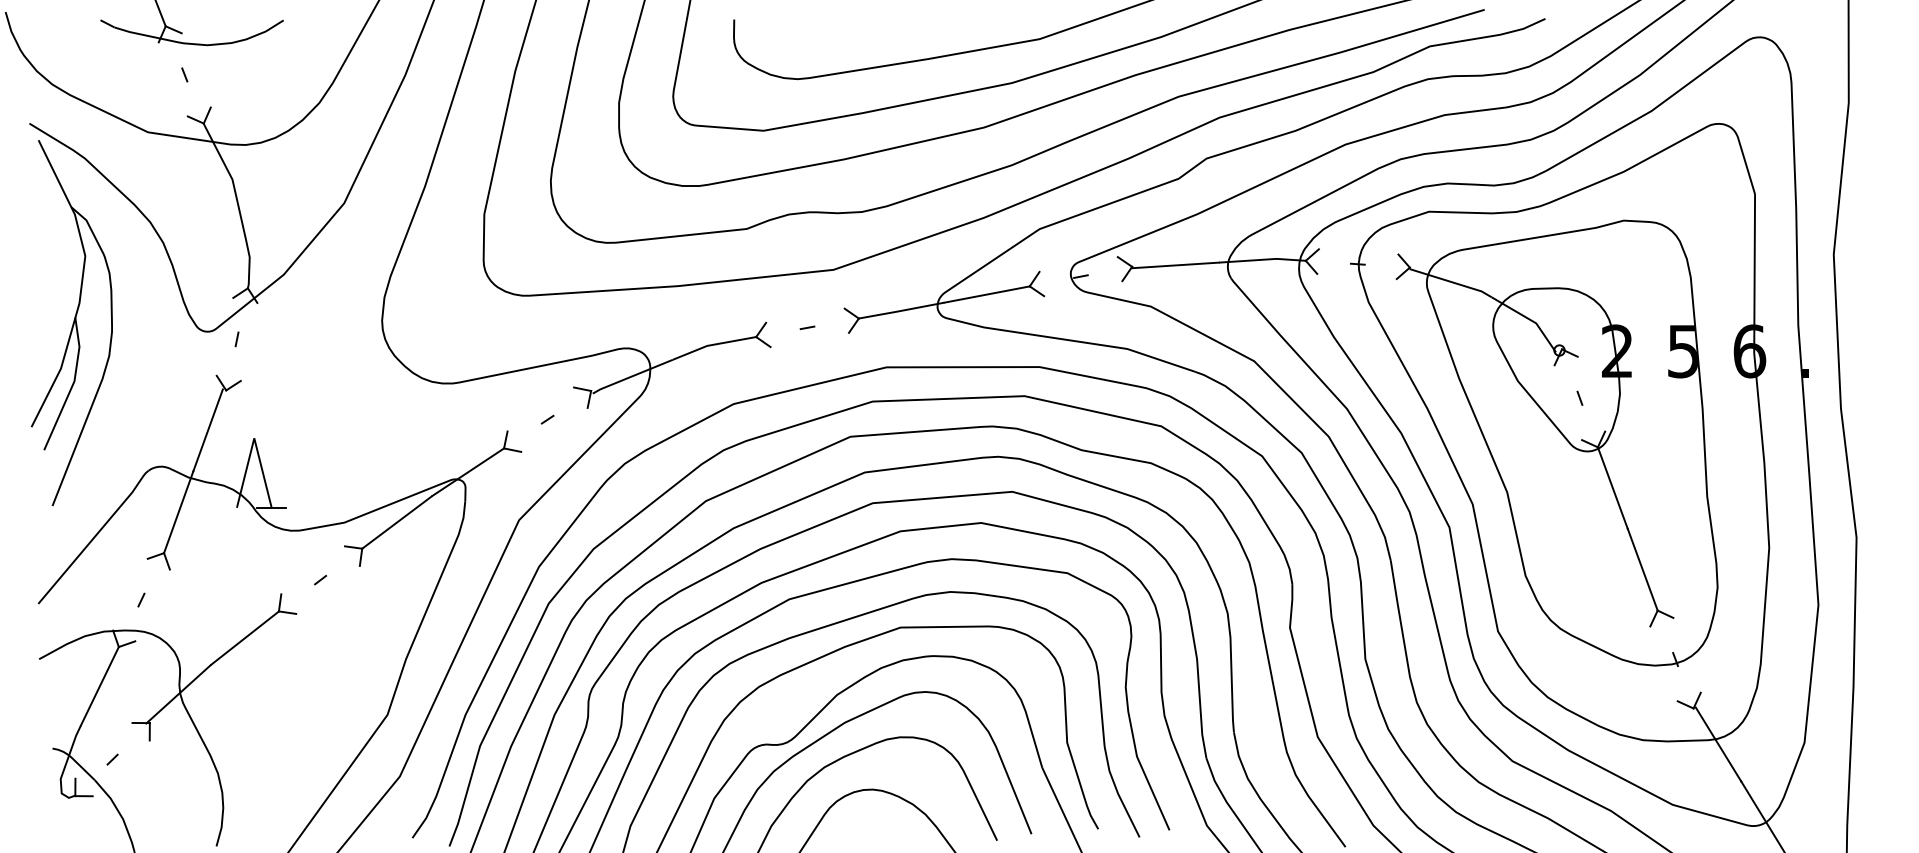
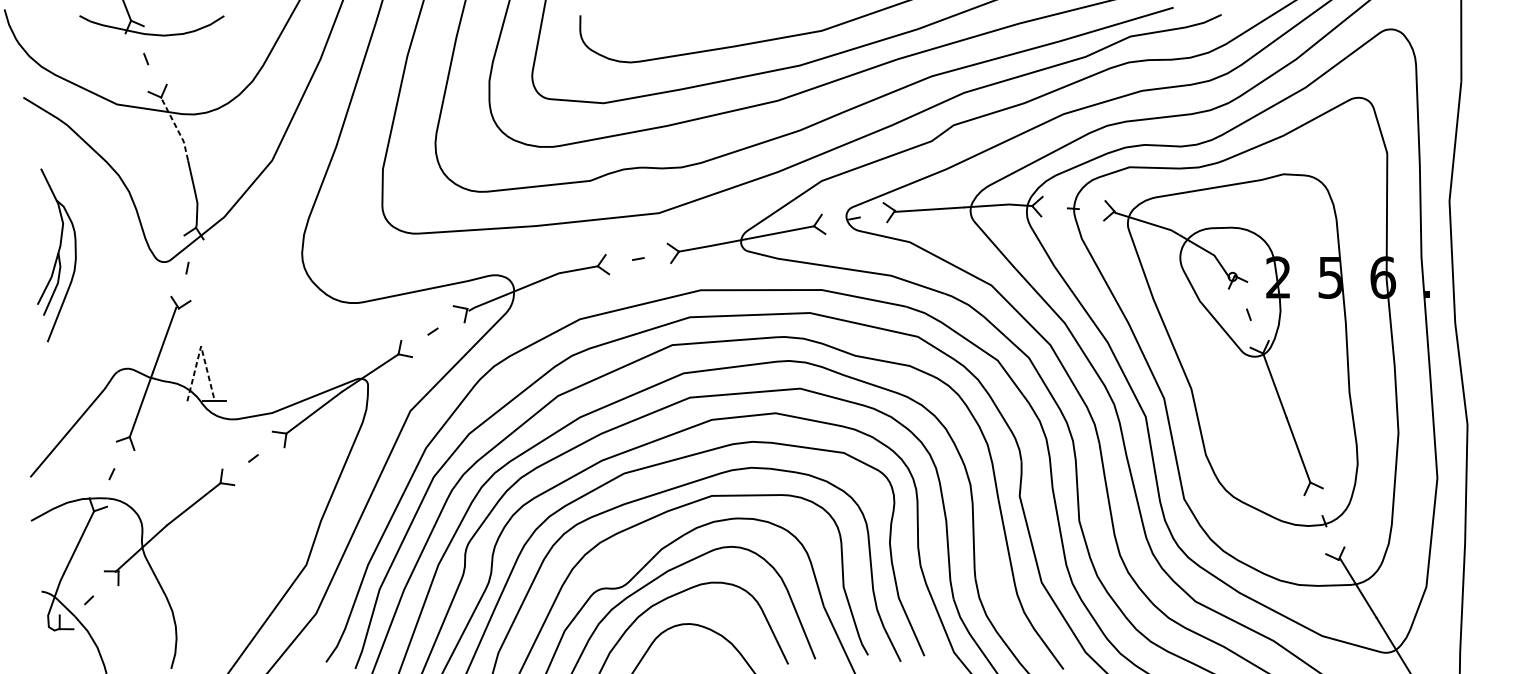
line: (223, 162) -> (176, 128), solid -> dashed
part: (71, 323) -> (56, 255), size x0.6
line: (254, 438) -> (201, 346), solid -> dashed

